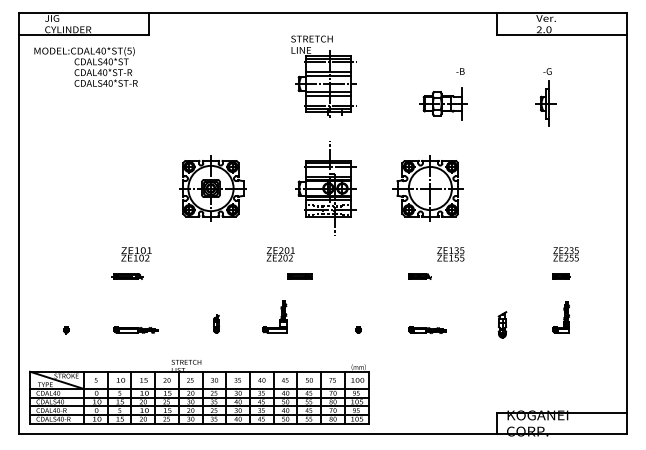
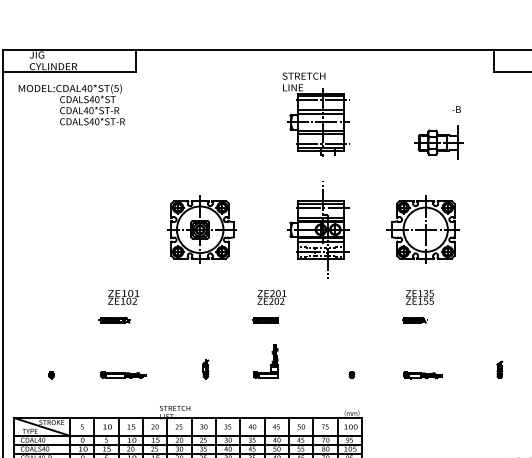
text: (450, 254) -> (419, 297), moved
part: (299, 276) -> (265, 320), moved
part: (502, 324) -> (499, 369), size x0.62

